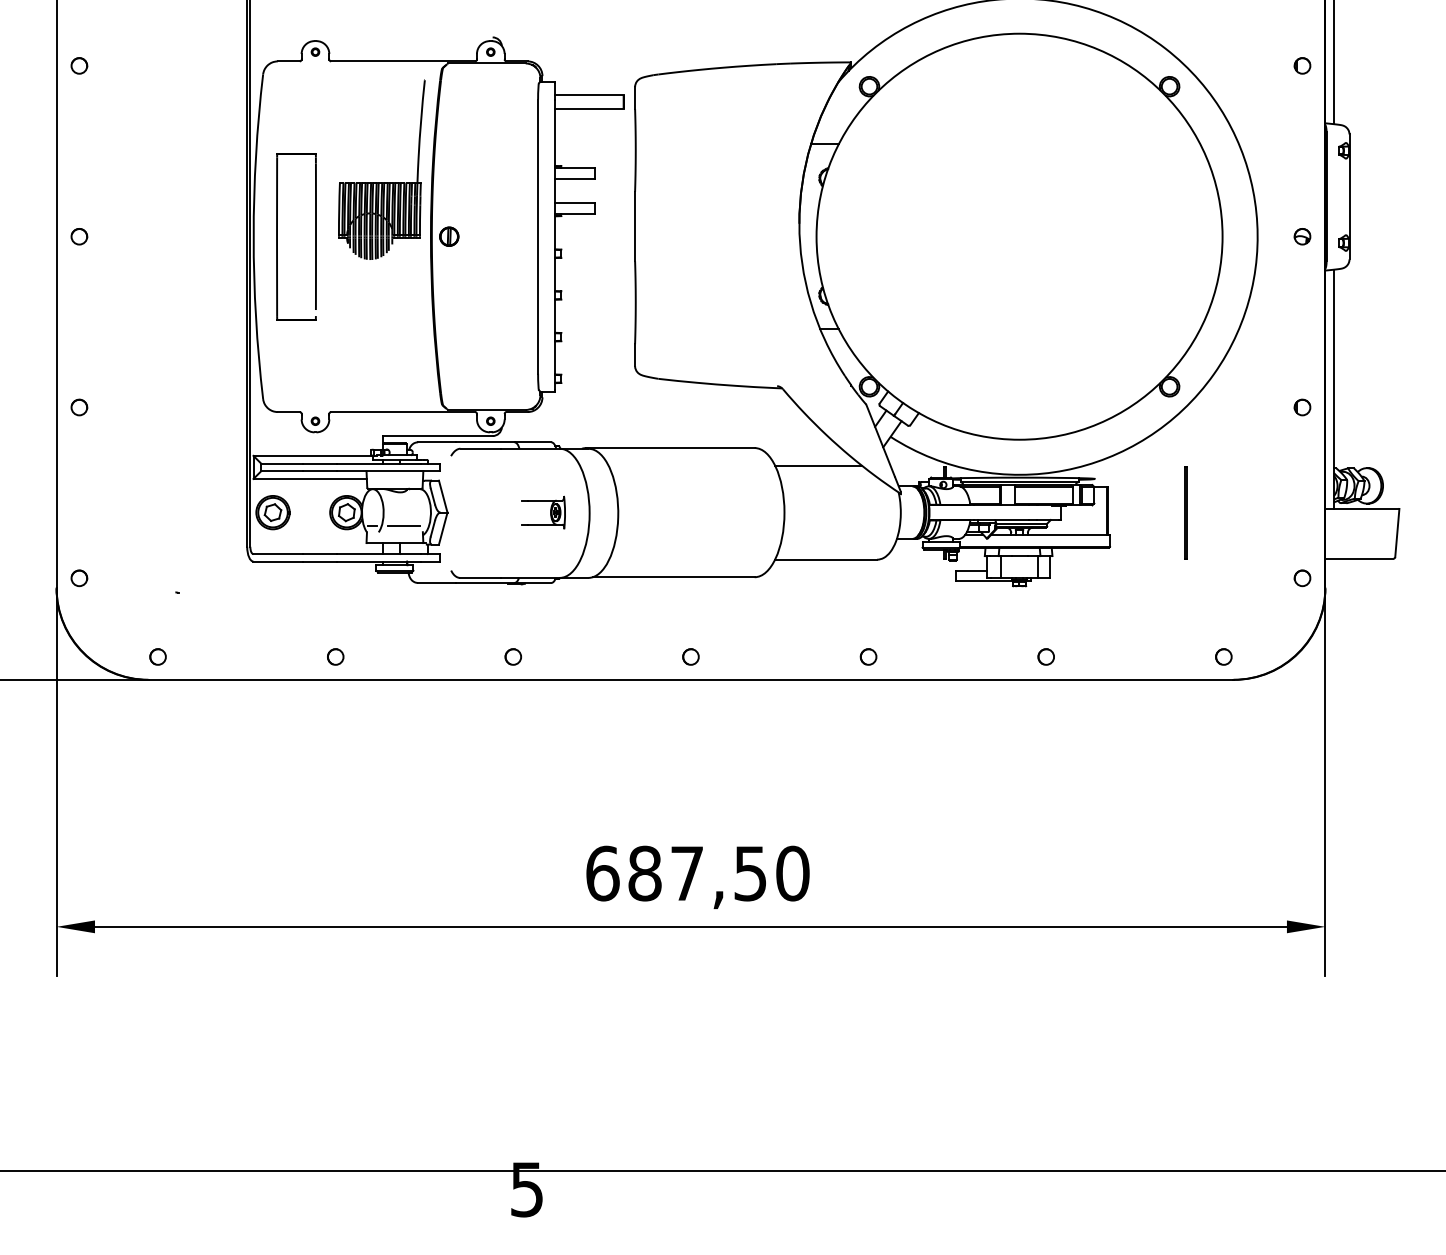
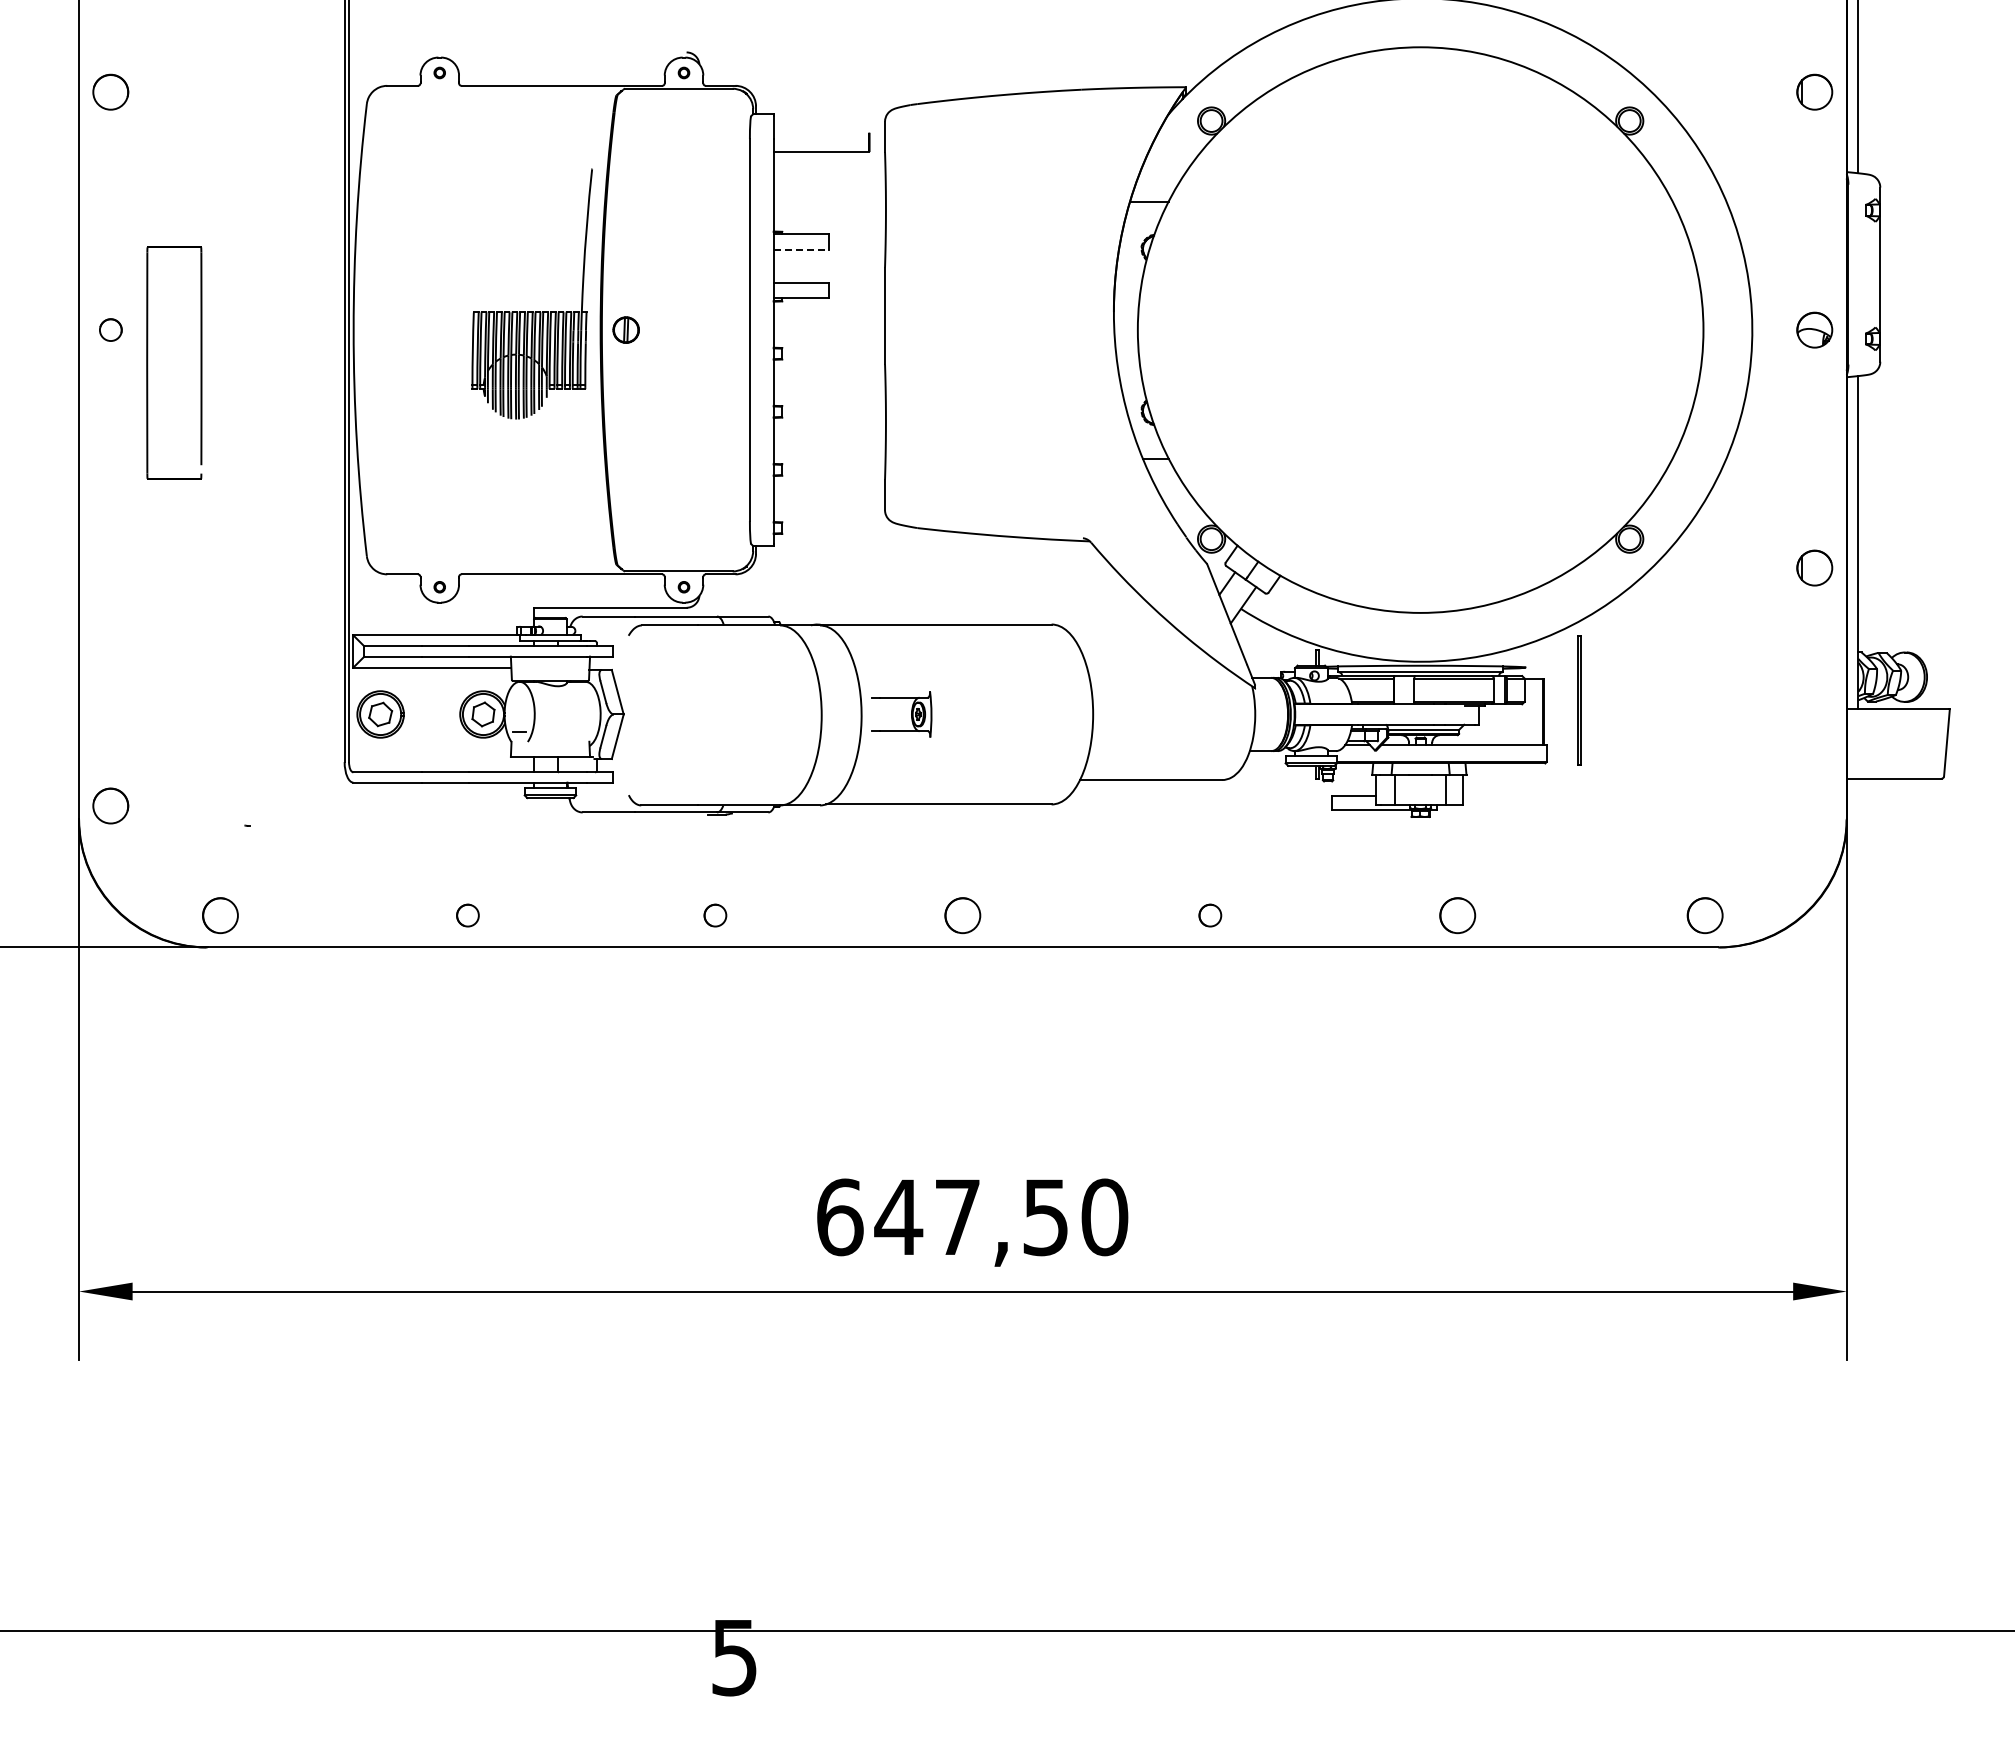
circle: (79, 65) -> (110, 91), size x1.6
part: (1302, 65) -> (1814, 91), size x1.6
line: (589, 94) -> (821, 132), removed
line: (575, 178) -> (801, 249), solid -> dashed
part: (381, 182) -> (531, 311), moved
part: (277, 236) -> (148, 362), moved
part: (1302, 236) -> (1814, 329), size x1.6
circle: (79, 407) -> (110, 567), removed
part: (1302, 407) -> (1814, 567), size x1.6
line: (818, 465) -> (1140, 648), removed
part: (550, 512) -> (911, 714), moved
line: (1185, 512) -> (1578, 700), moved
line: (403, 525) -> (562, 732), removed
circle: (79, 577) -> (110, 805), size x1.6
circle: (1302, 577) -> (1814, 805), removed
part: (158, 656) -> (220, 915), size x1.6
part: (690, 656) -> (962, 915), size x1.6
part: (1046, 656) -> (1457, 915), size x1.6
part: (1224, 656) -> (1705, 915), size x1.6
text: (644, 873) -> (898, 1217), 687,50 -> 647,50

